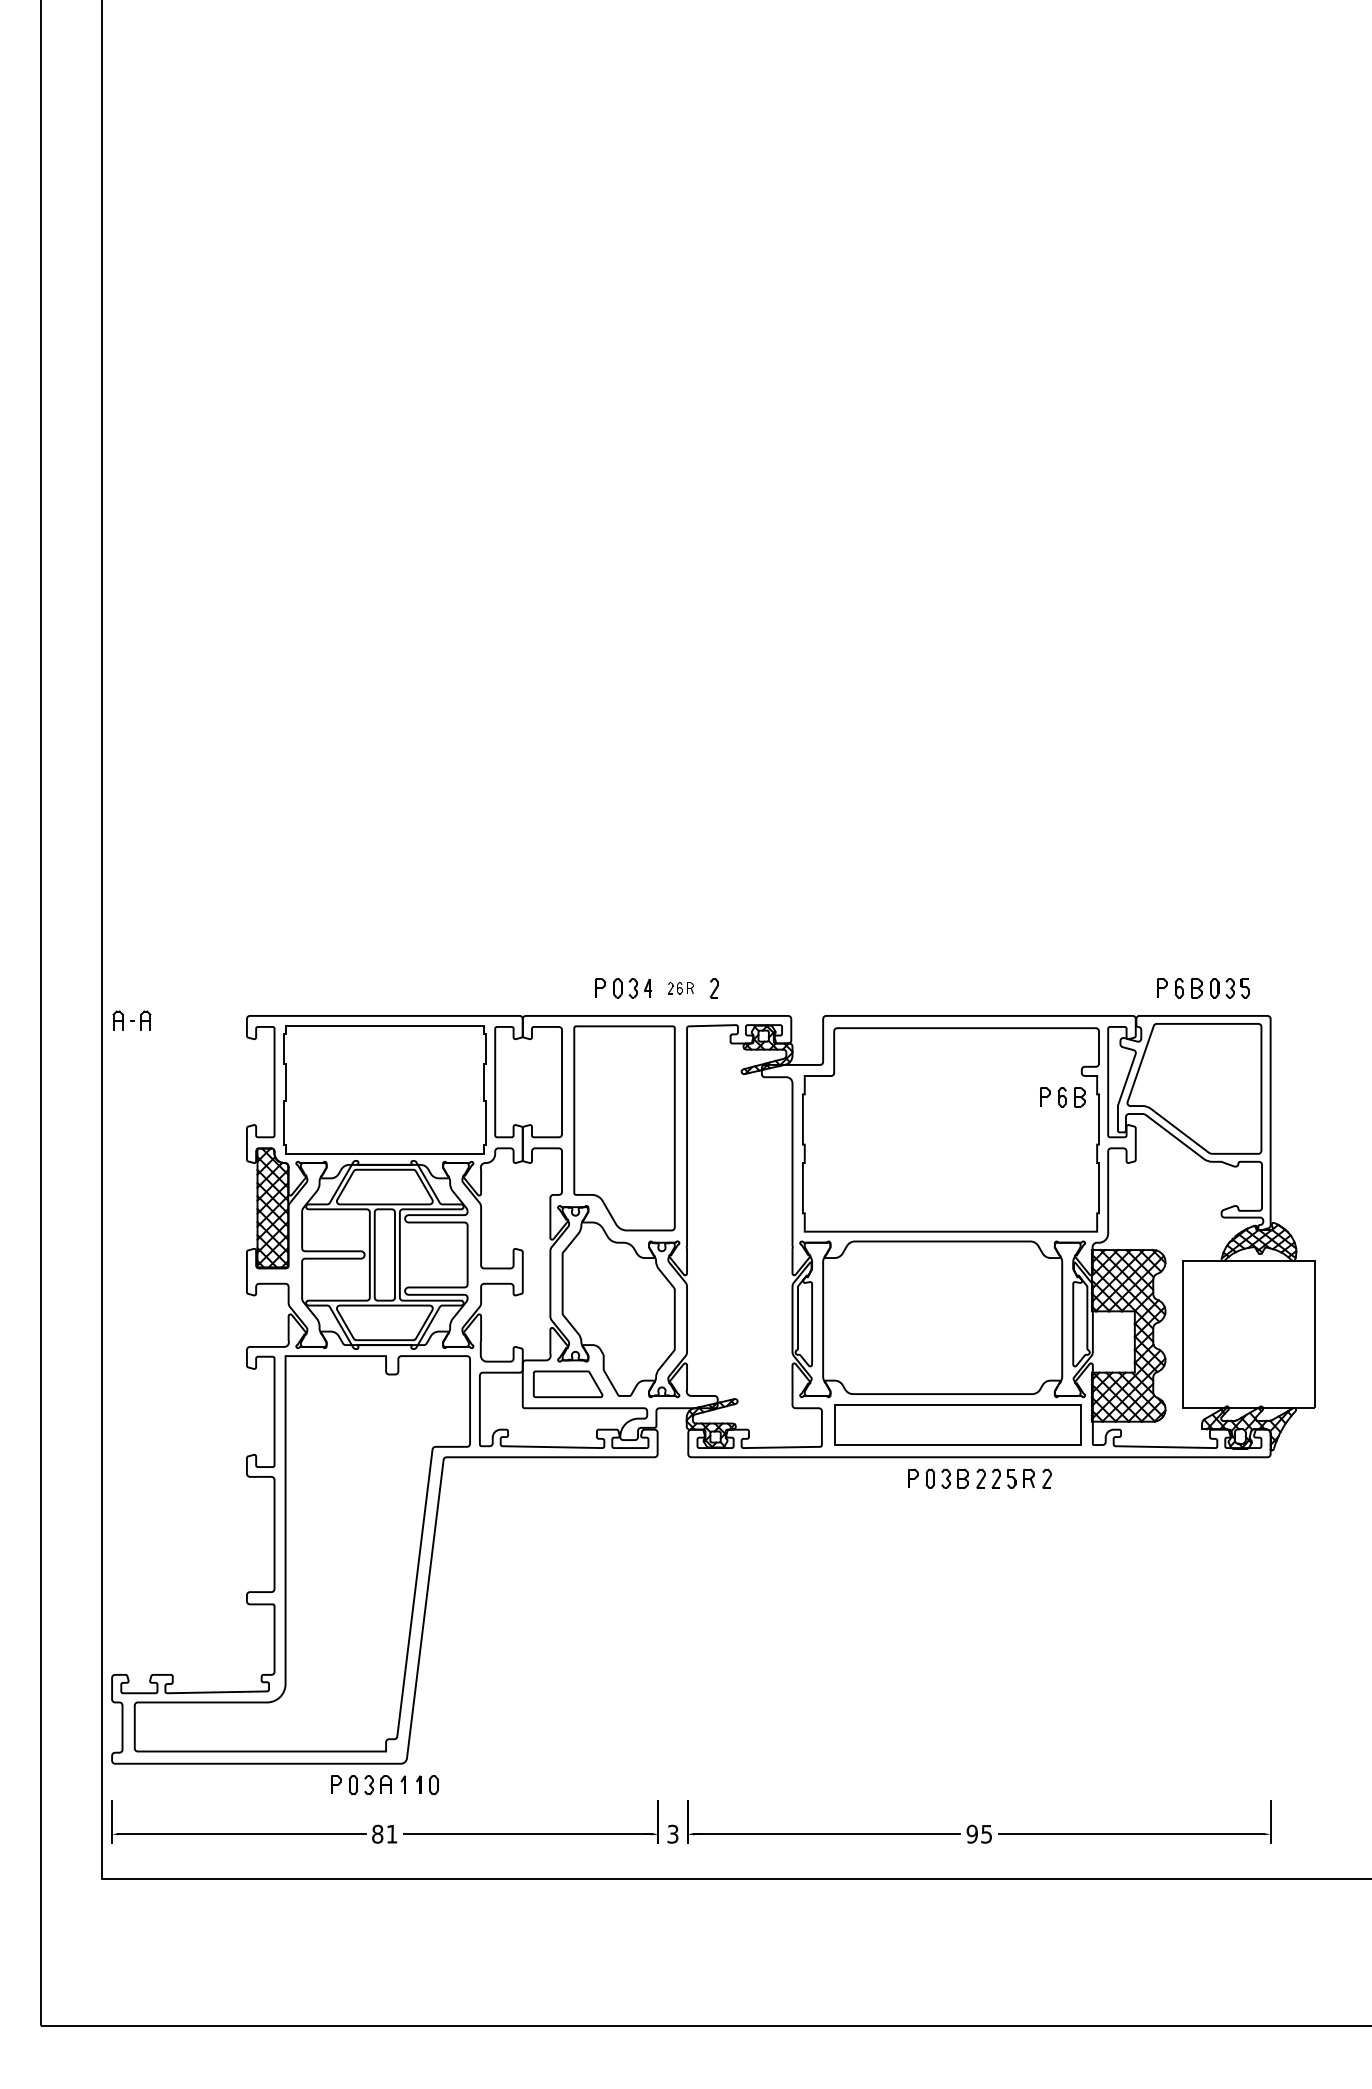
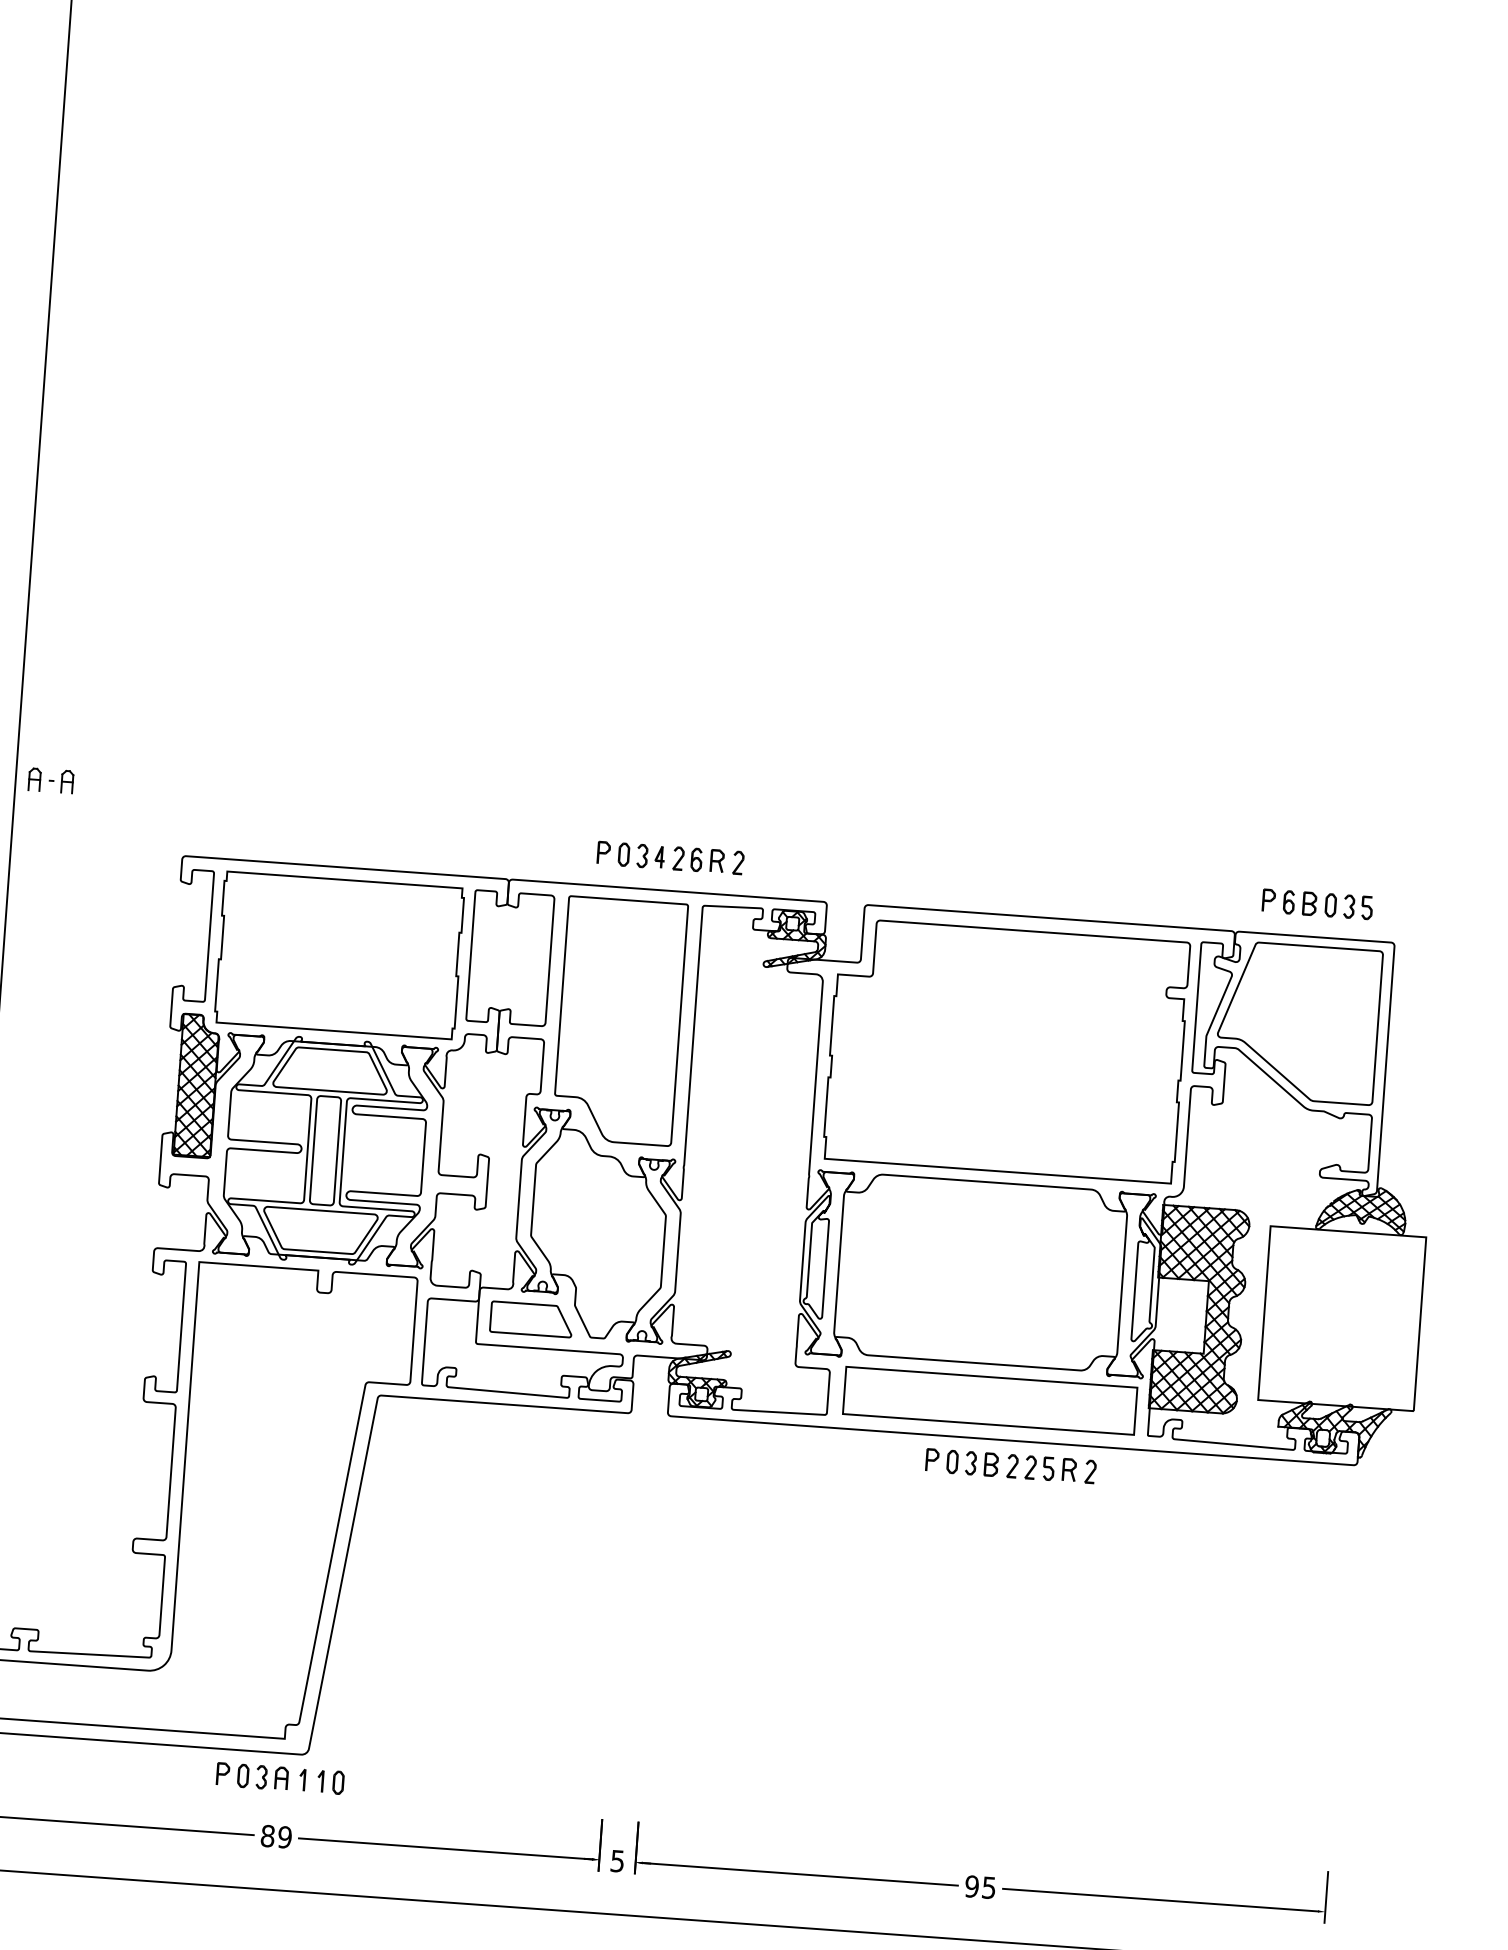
part: (680, 988) -> (698, 860), size x1.67
part: (131, 1020) -> (50, 780), moved
part: (1062, 1097) -> (1141, 1021), removed
text: (391, 1833) -> (284, 1836), 81 -> 89
text: (673, 1833) -> (618, 1860), 3 -> 5

